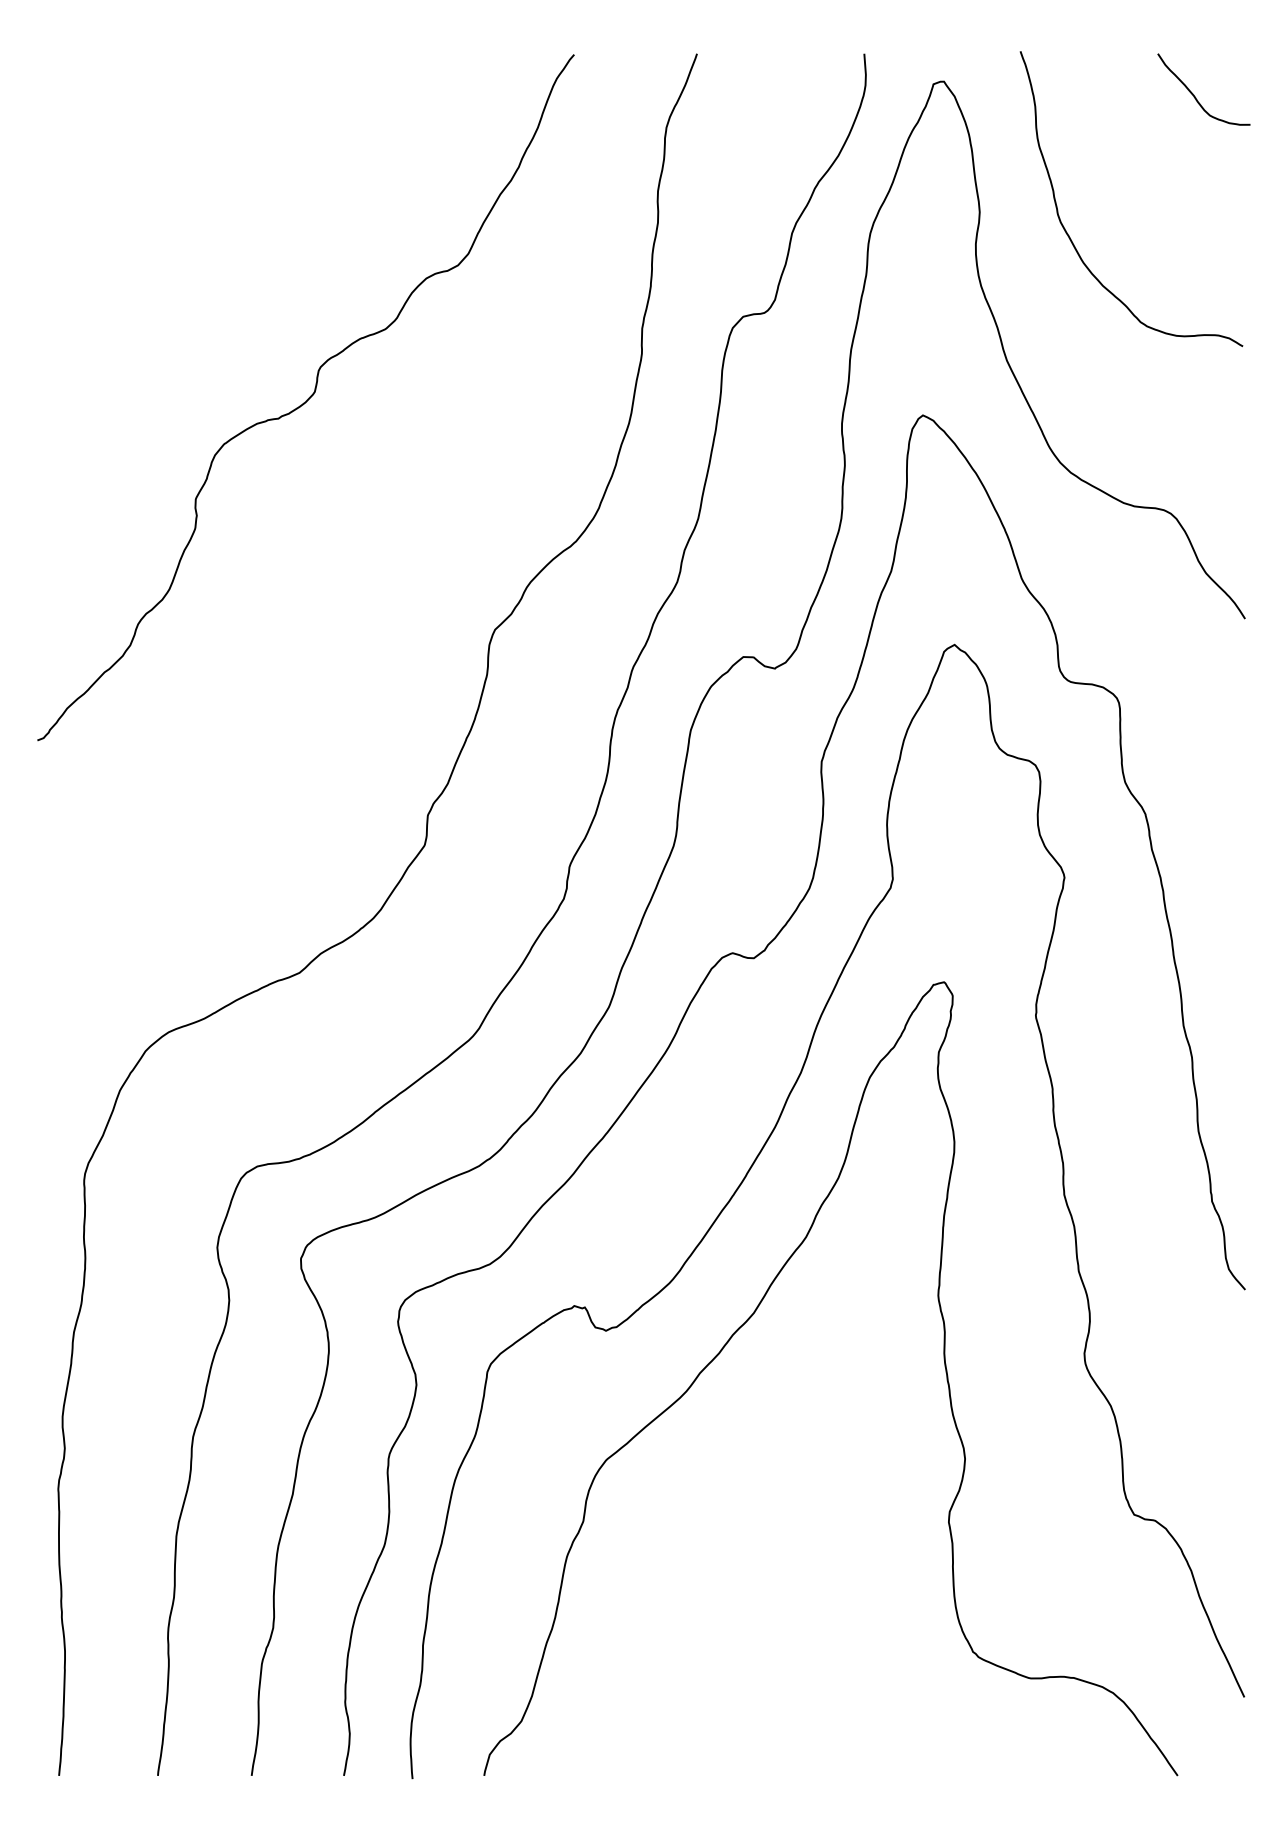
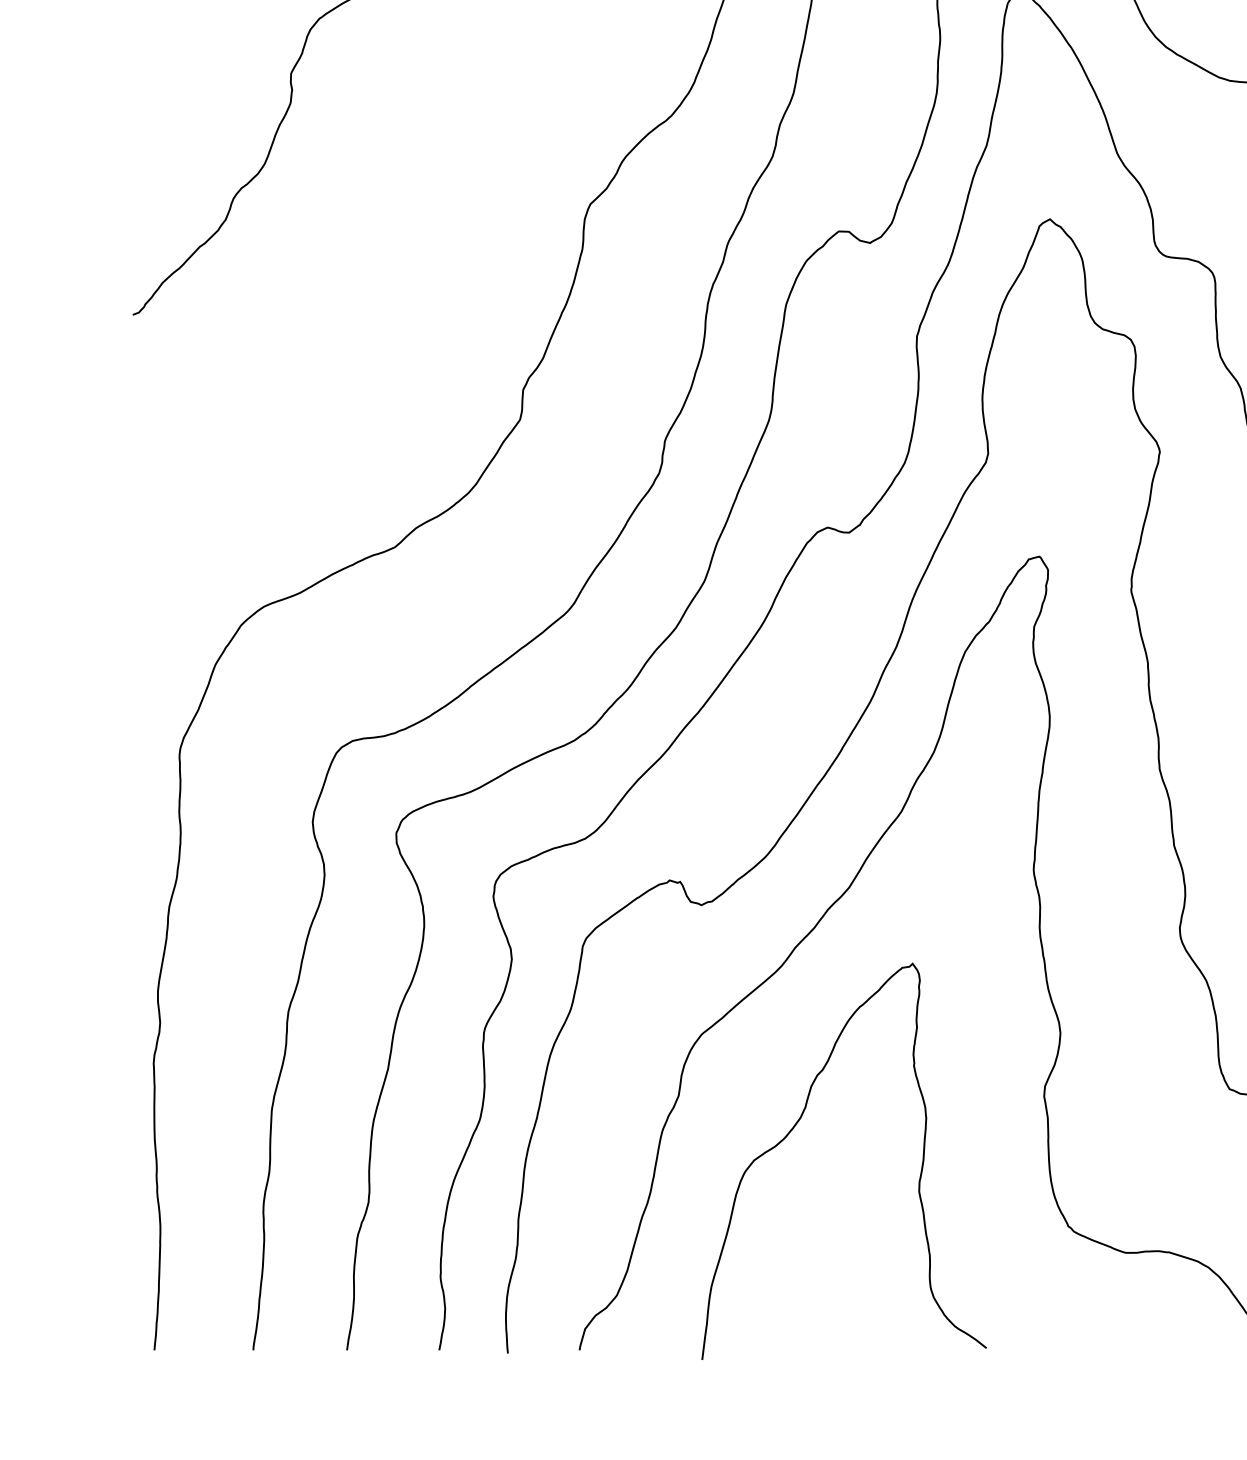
curve: (701, 1550) -> (796, 1124), added

